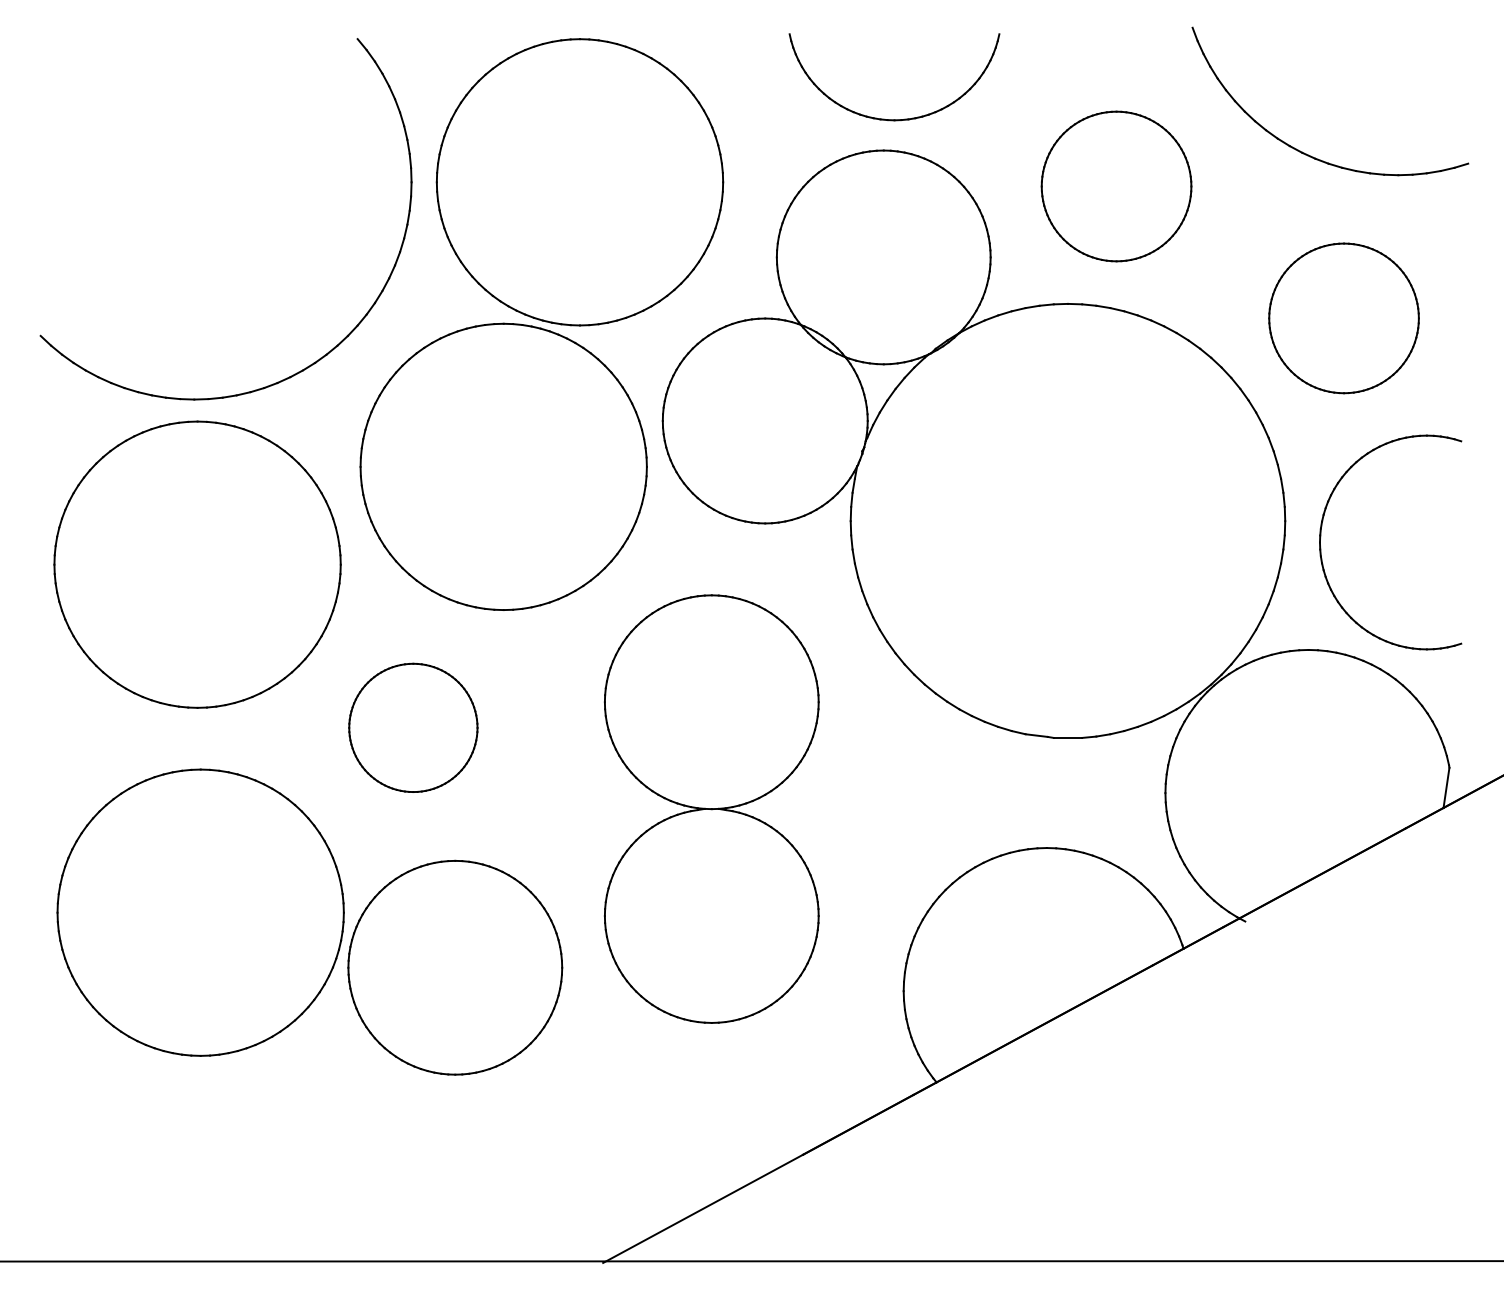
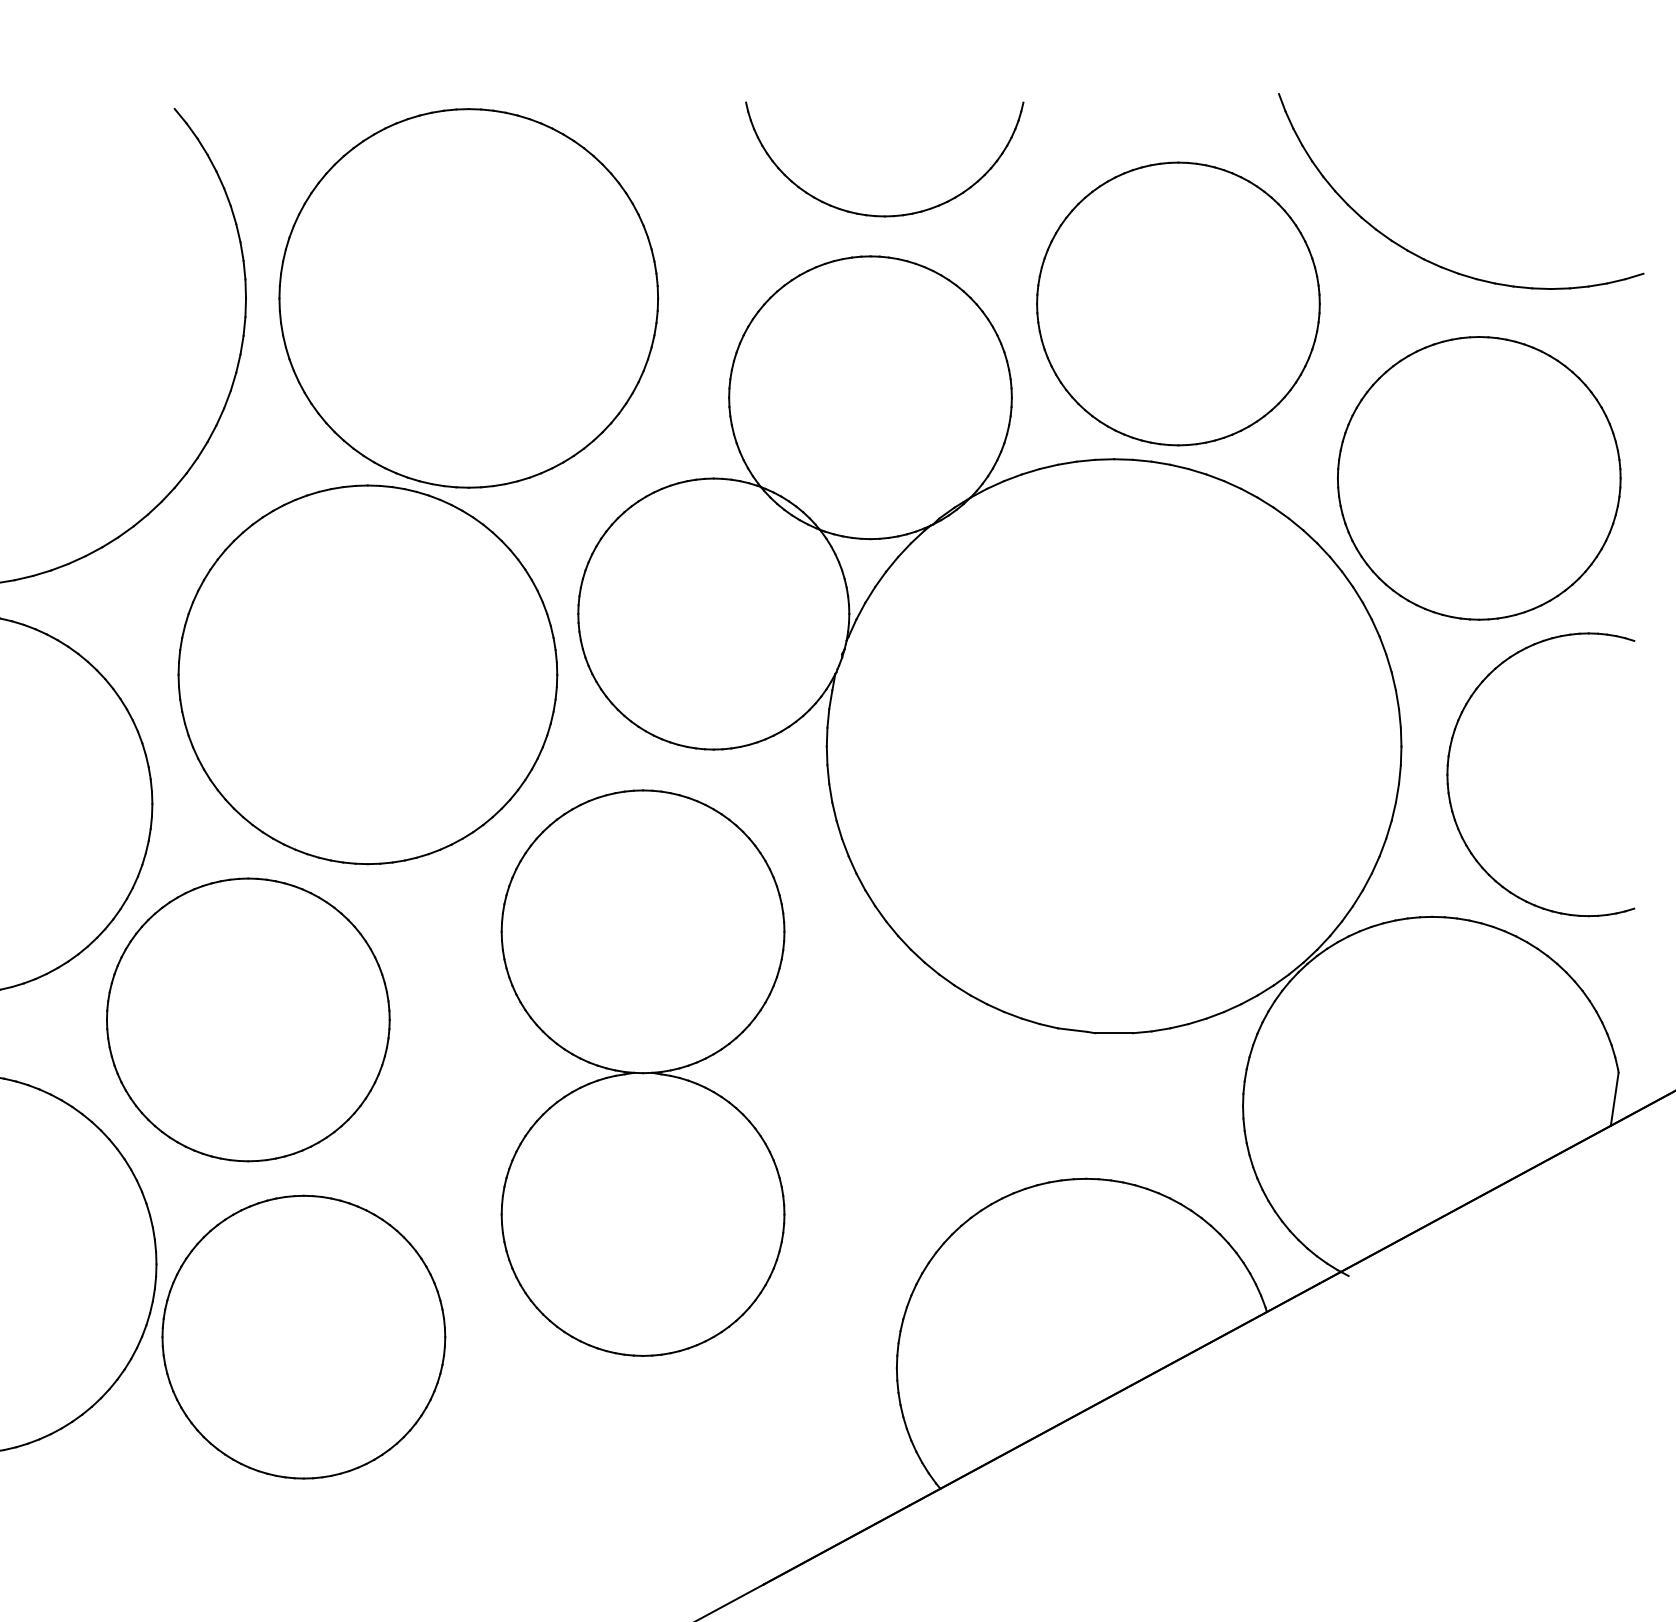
part: (1116, 186) -> (1178, 303), size x1.43
part: (1343, 318) -> (1478, 478), size x1.43
part: (413, 727) -> (248, 1019), size x1.67
part: (711, 808) -> (642, 1072), moved

